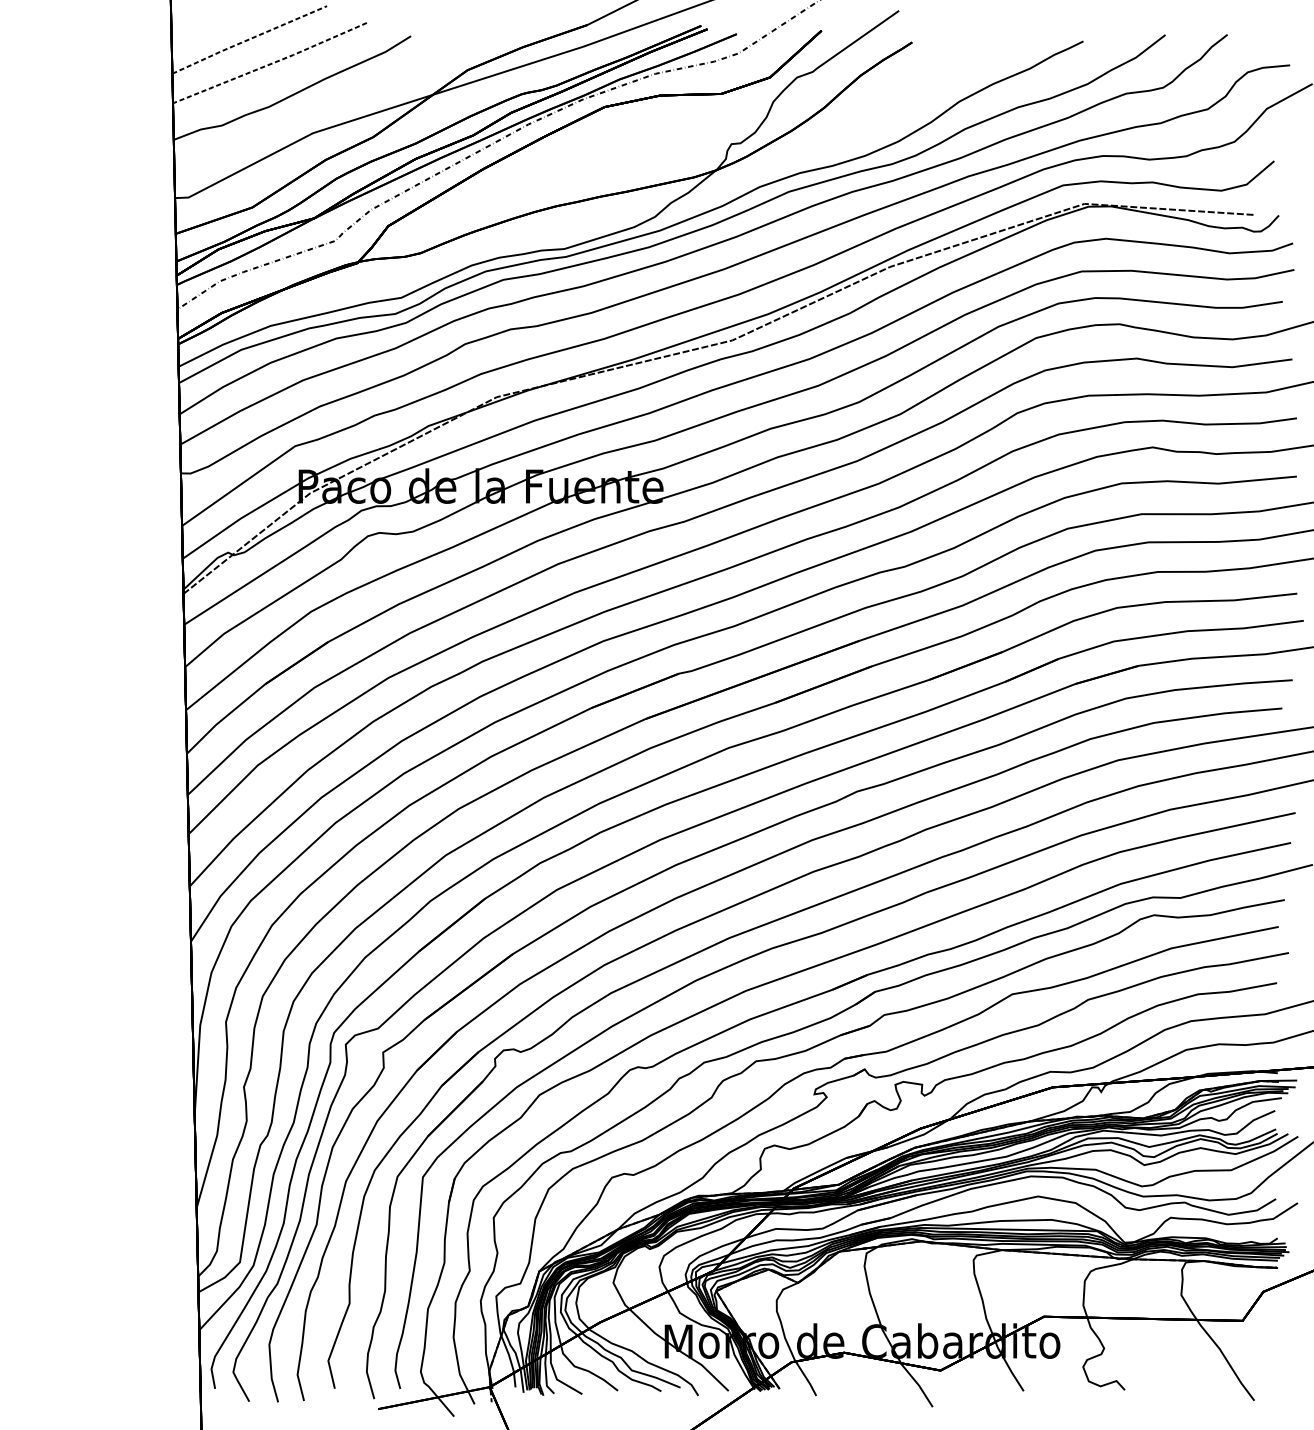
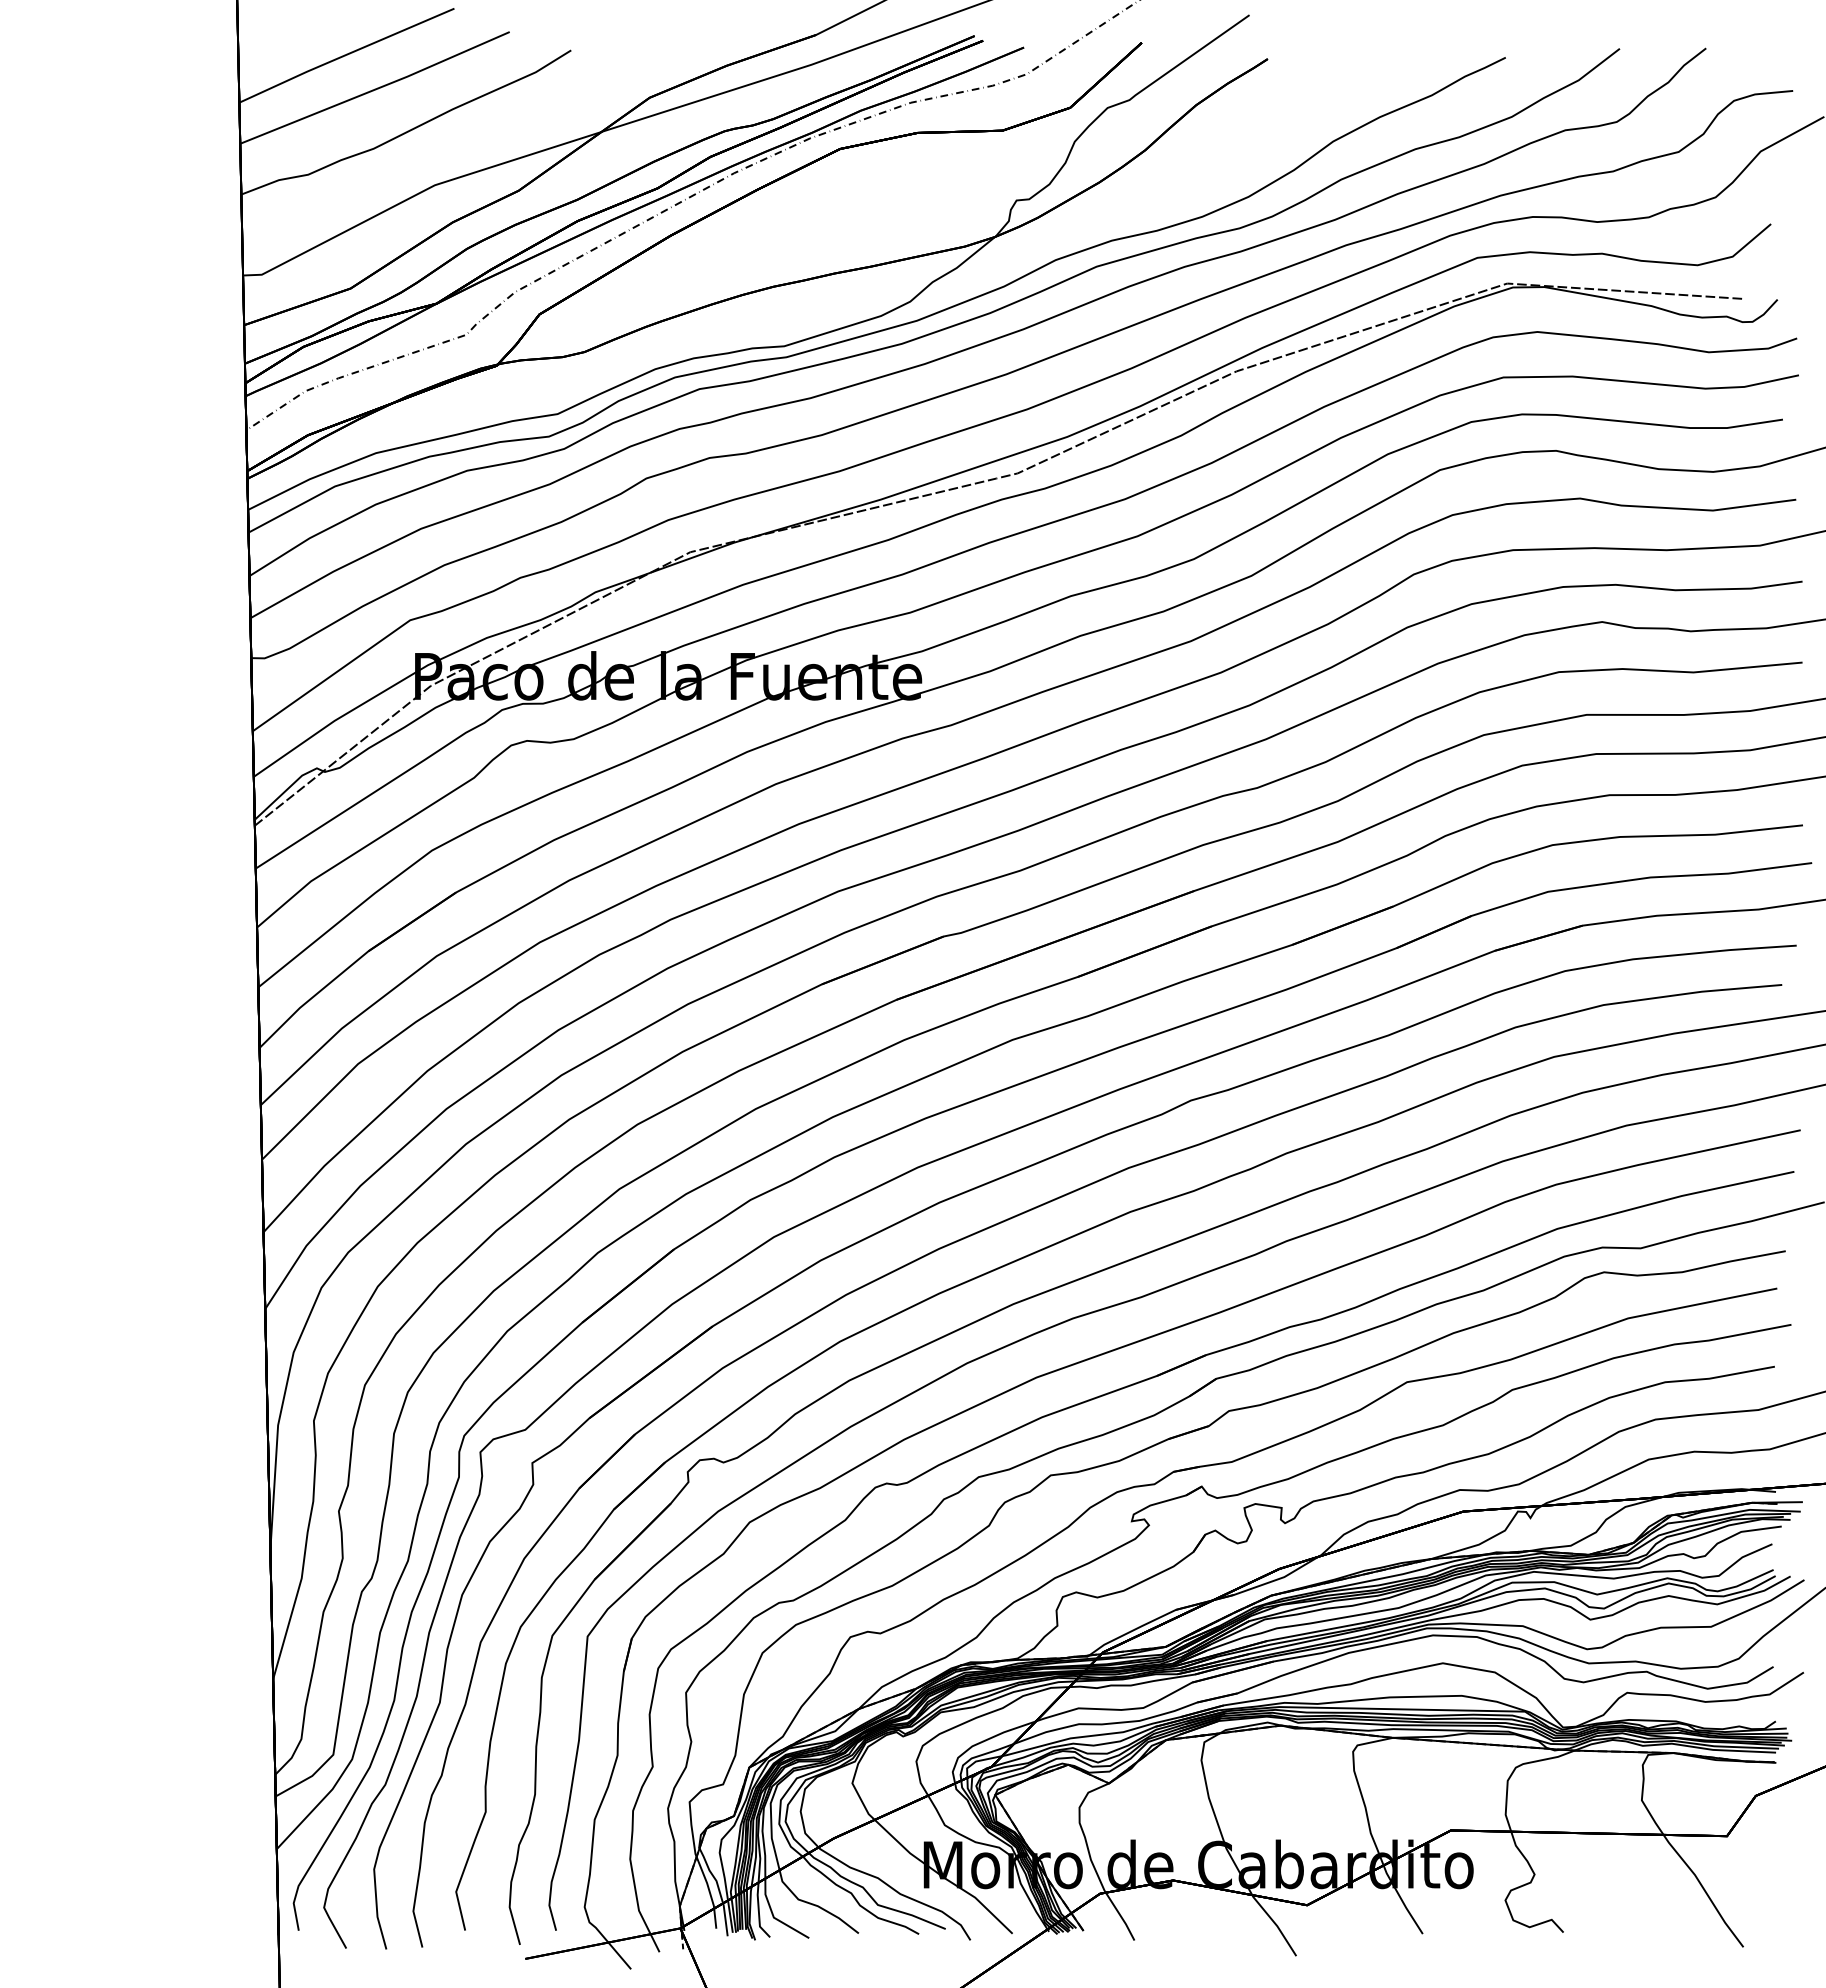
line: (248, 39) -> (345, 55), dashed -> solid
line: (270, 64) -> (375, 89), dashed -> solid

